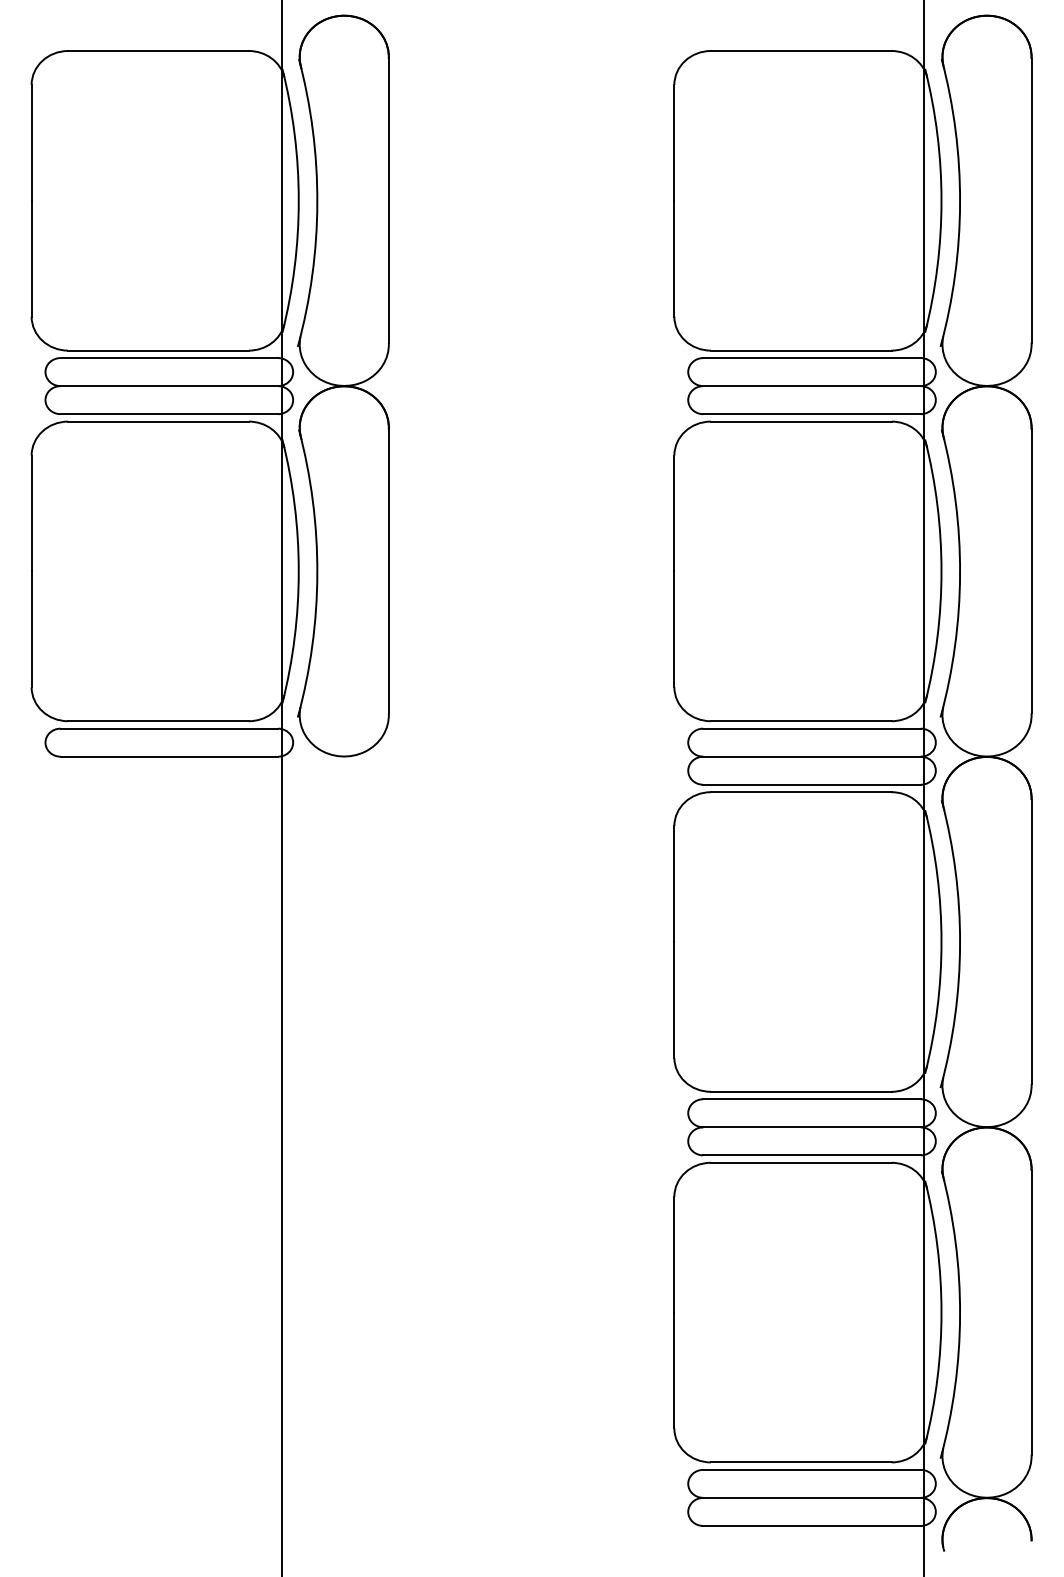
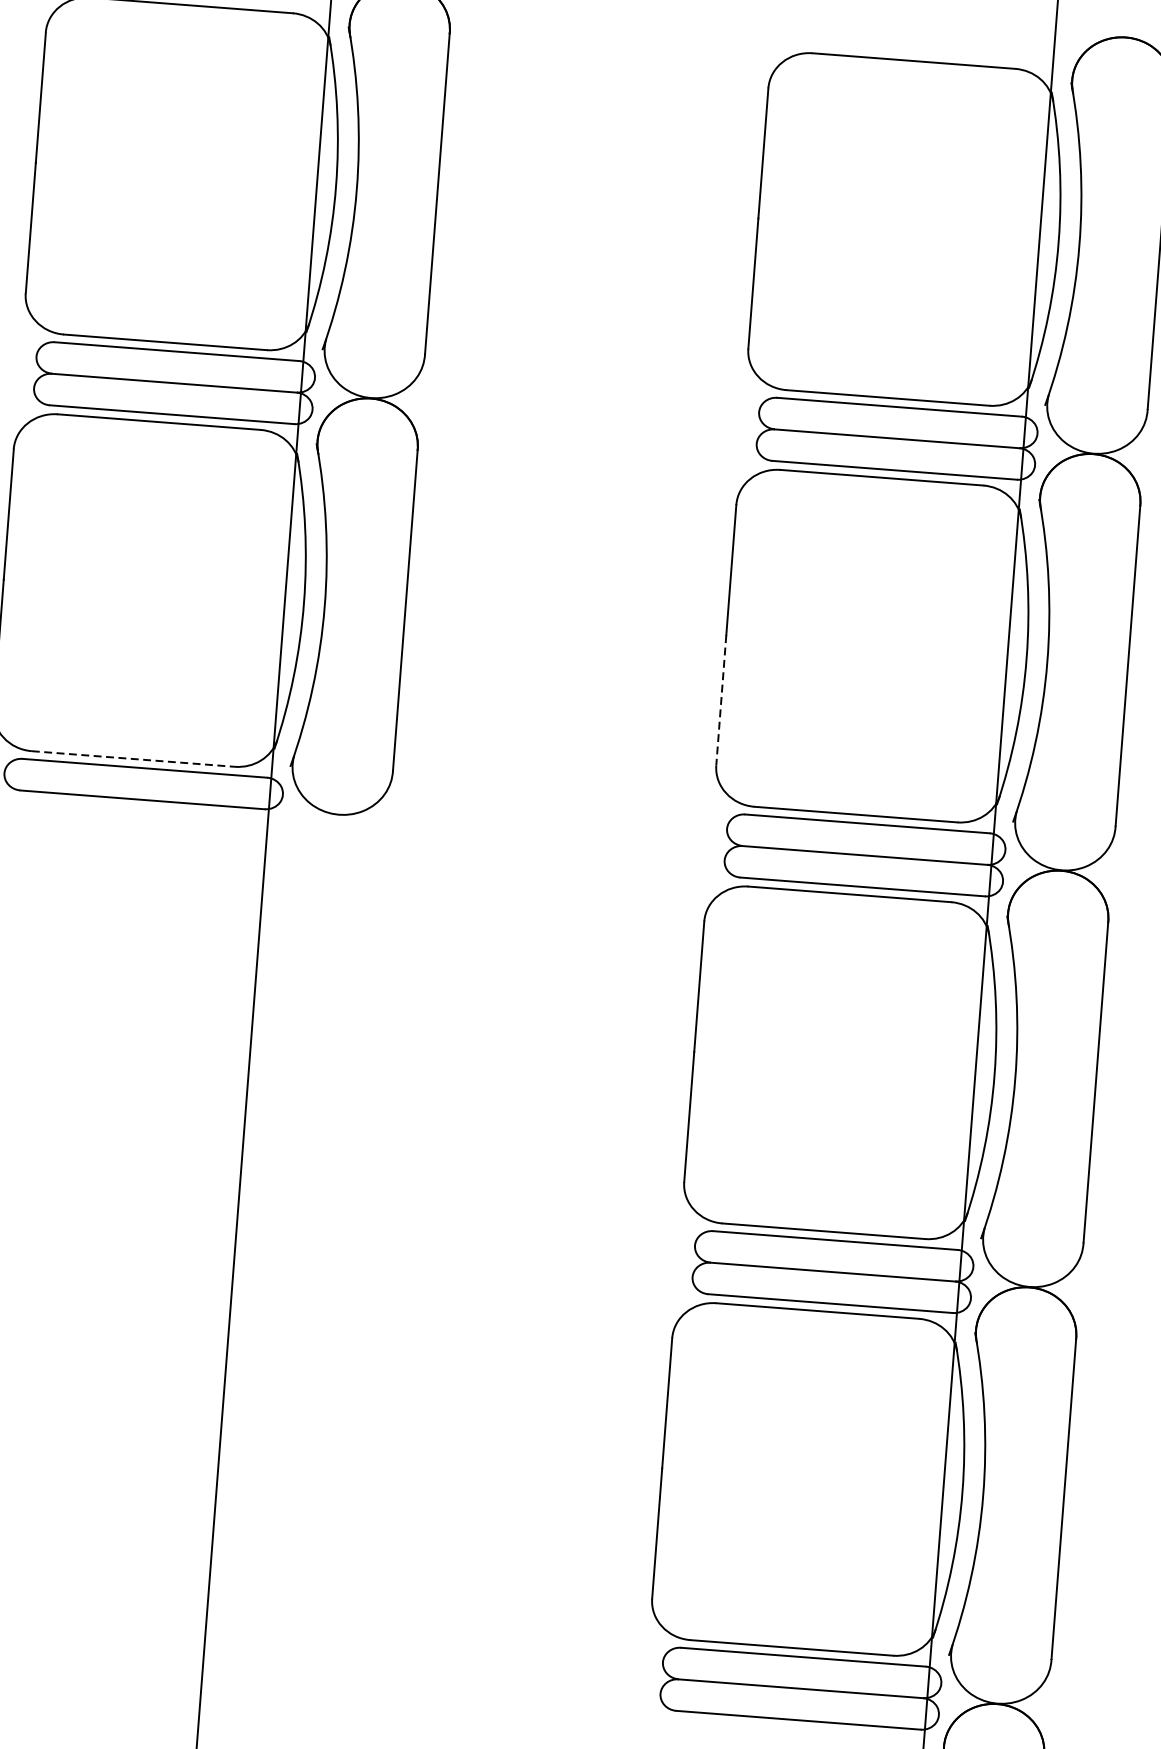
line: (674, 629) -> (721, 700), solid -> dashed
line: (159, 721) -> (134, 759), solid -> dashed

